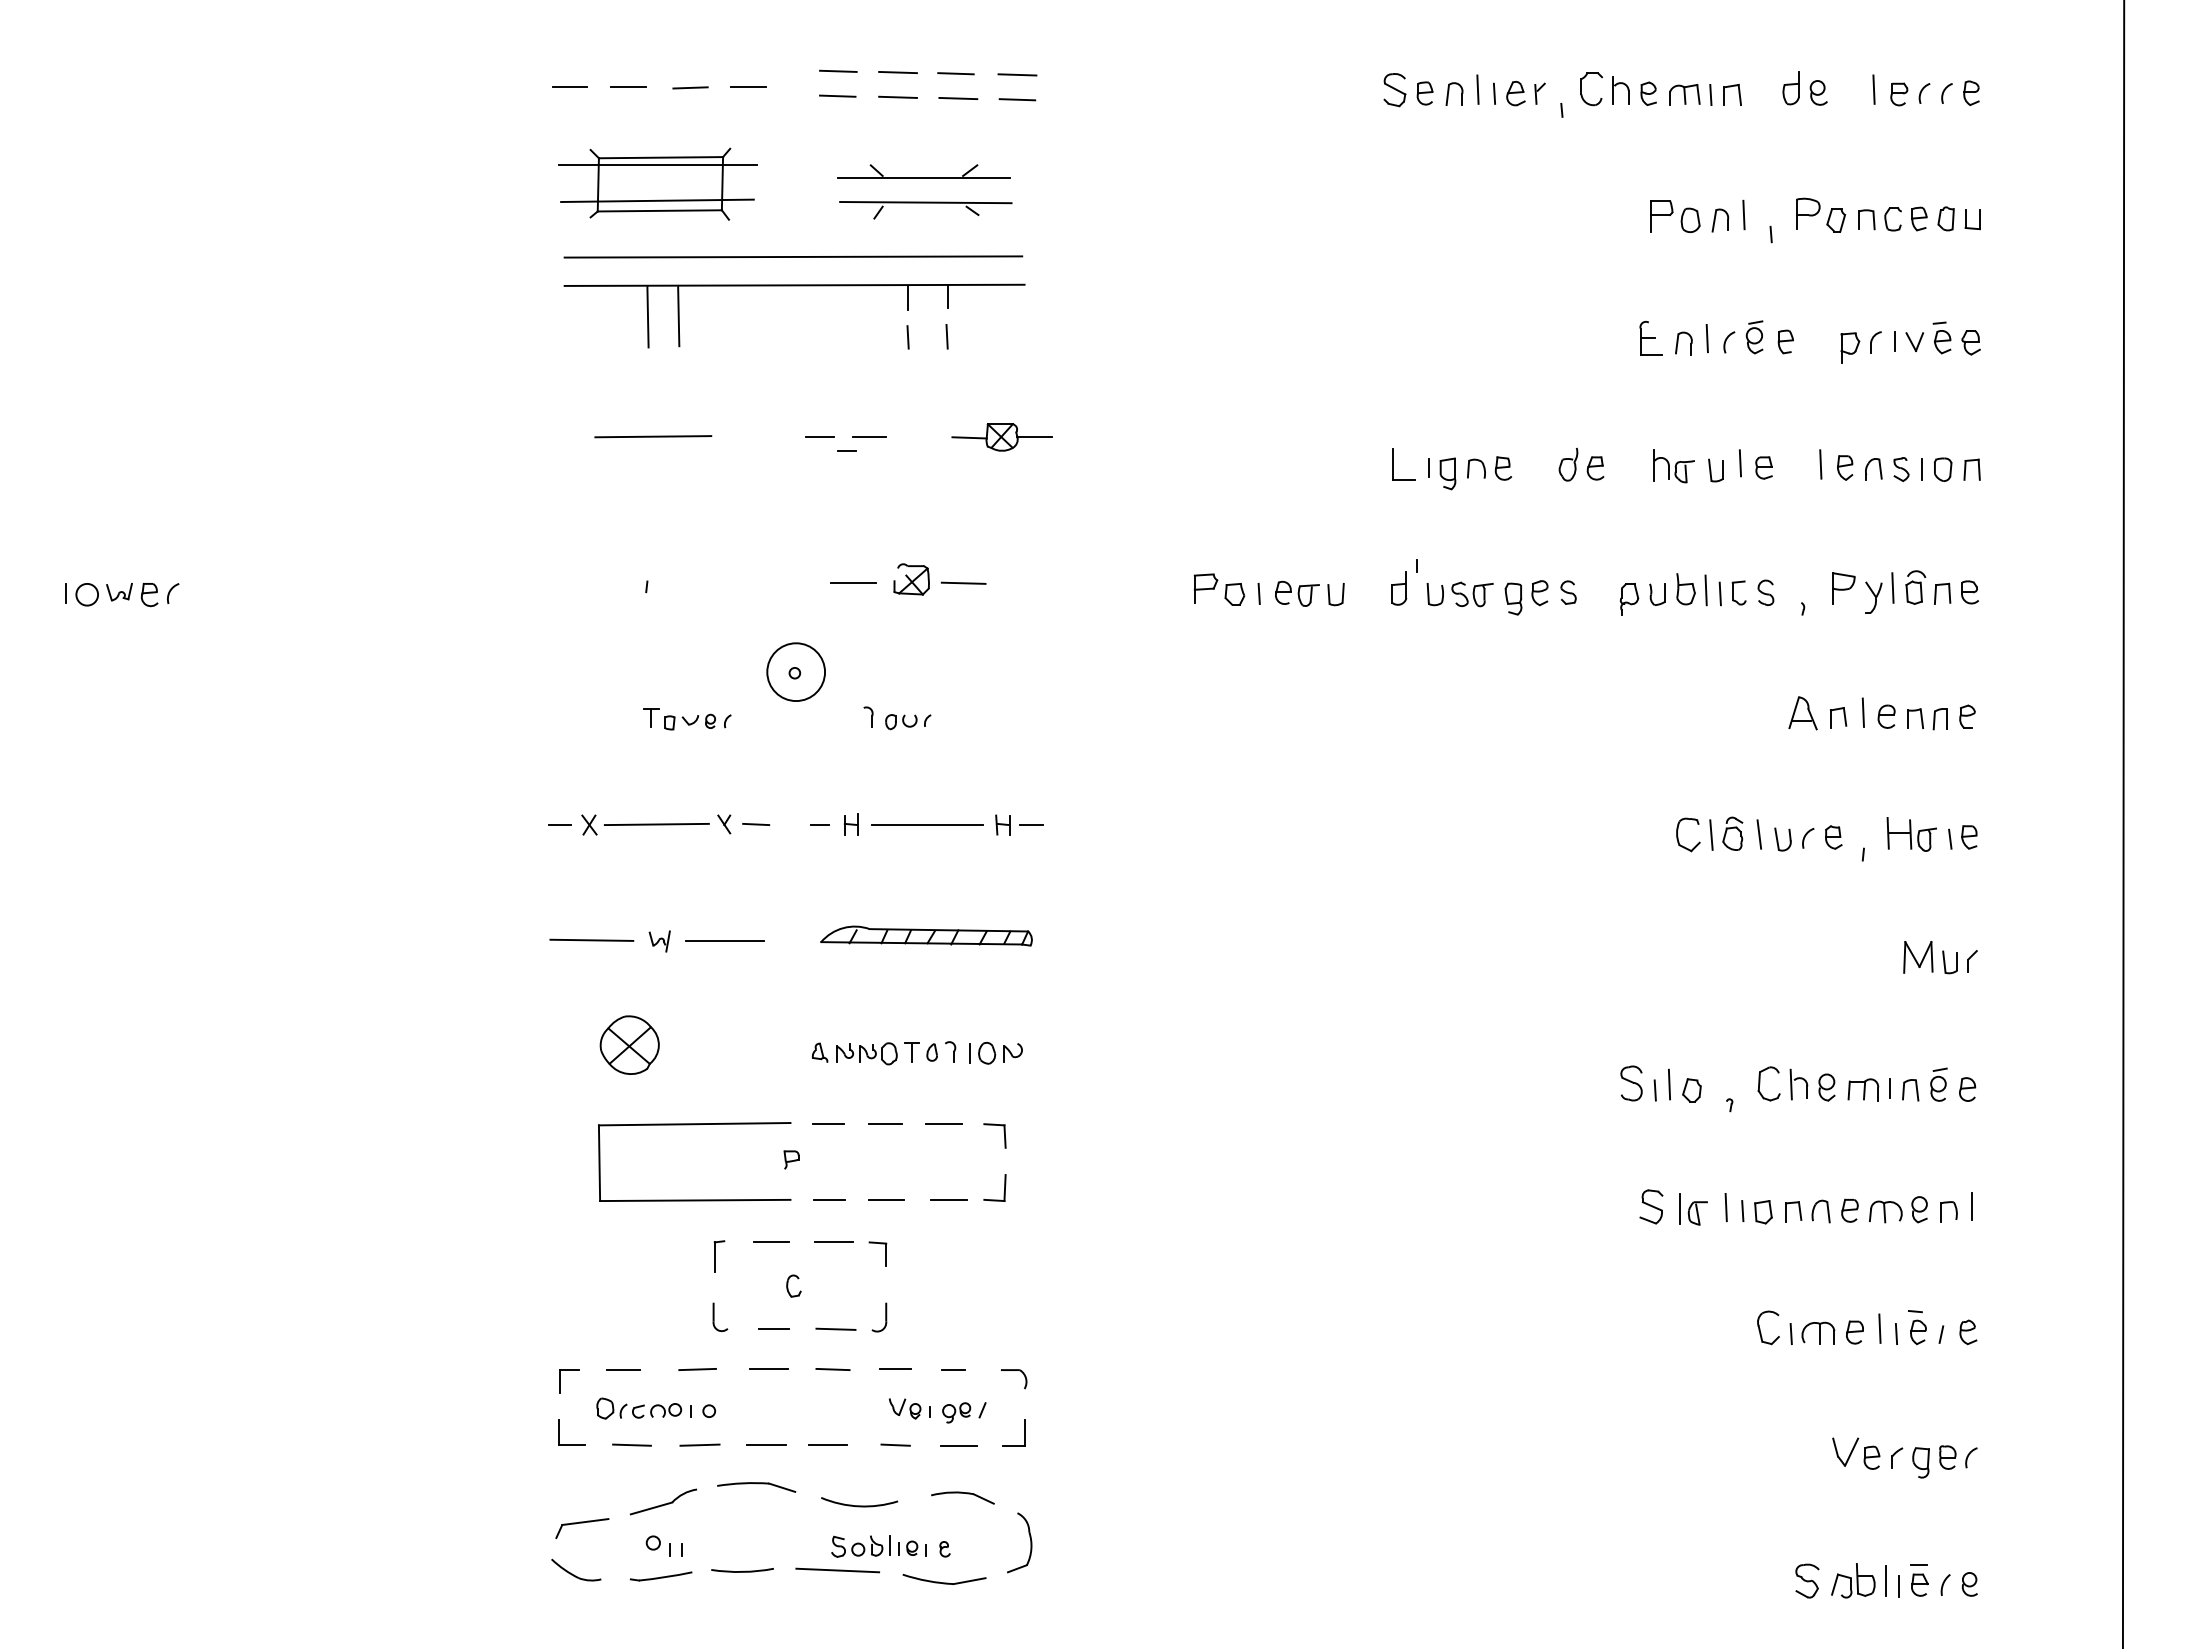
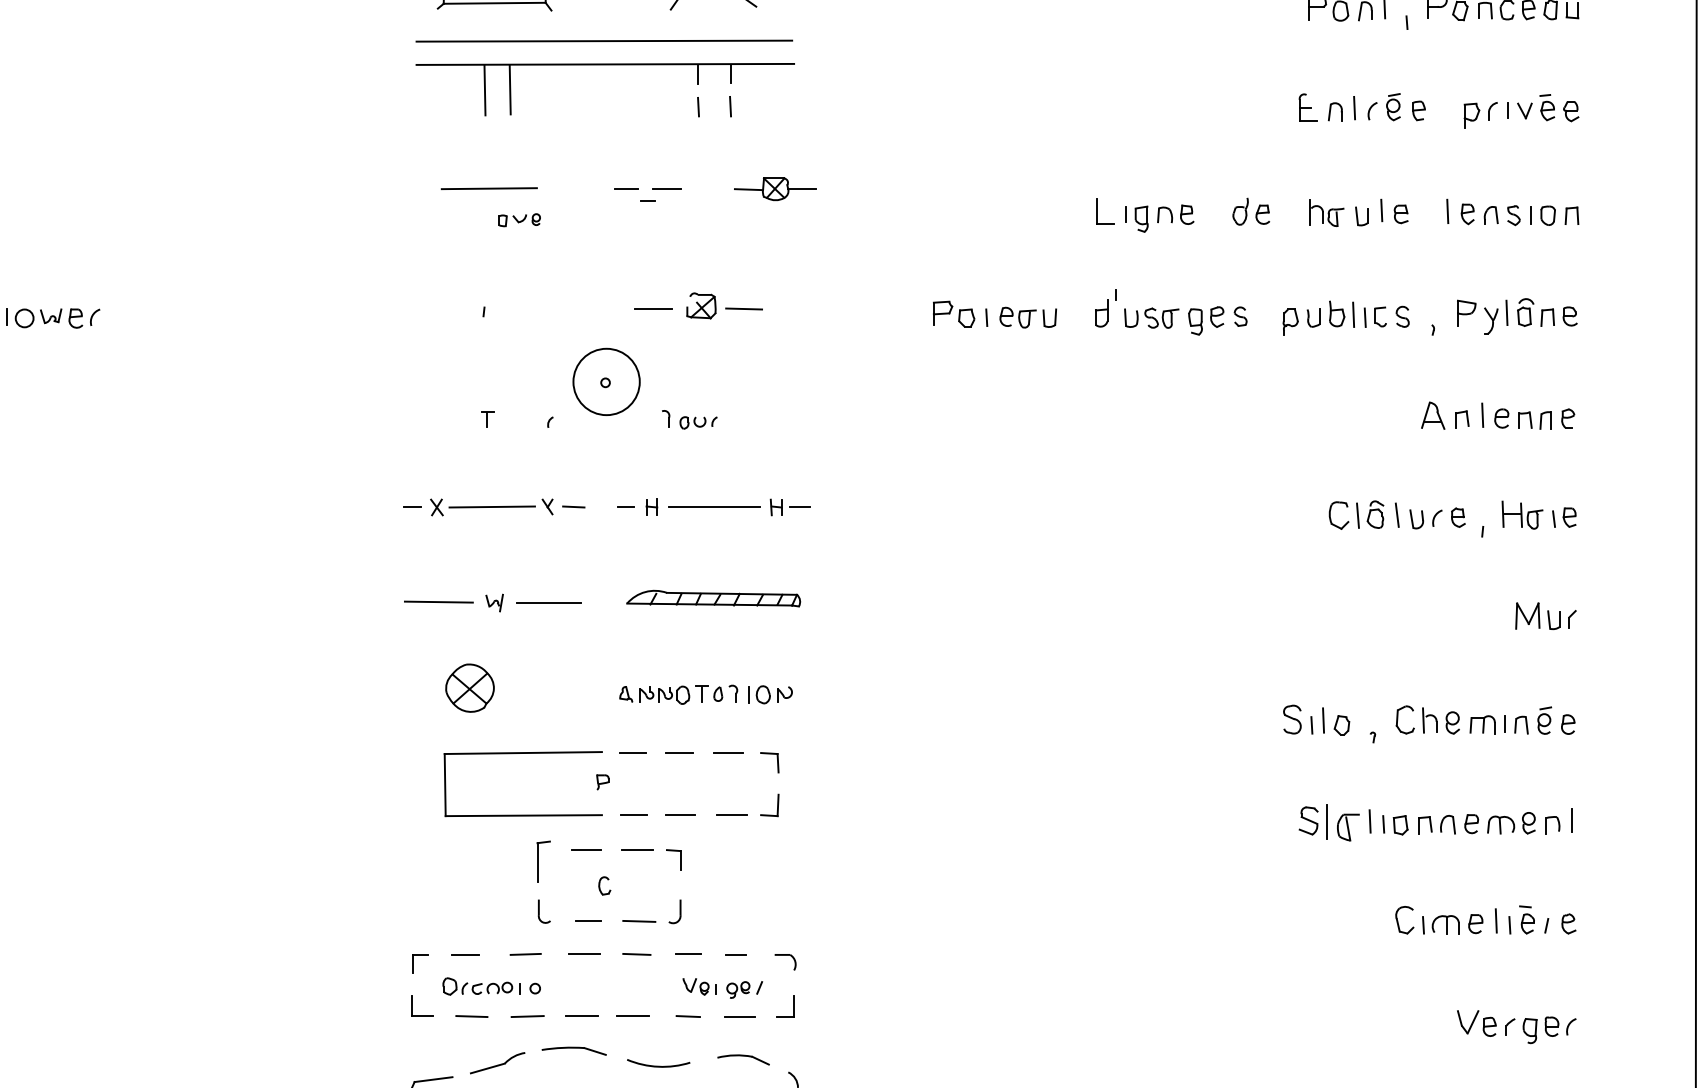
circle: (796, 672) -> (606, 382), size x1.4
part: (689, 721) -> (519, 219), moved
part: (1693, 1209) -> (1343, 823), size x1.4
part: (719, 1256) -> (543, 861), size x1.6

